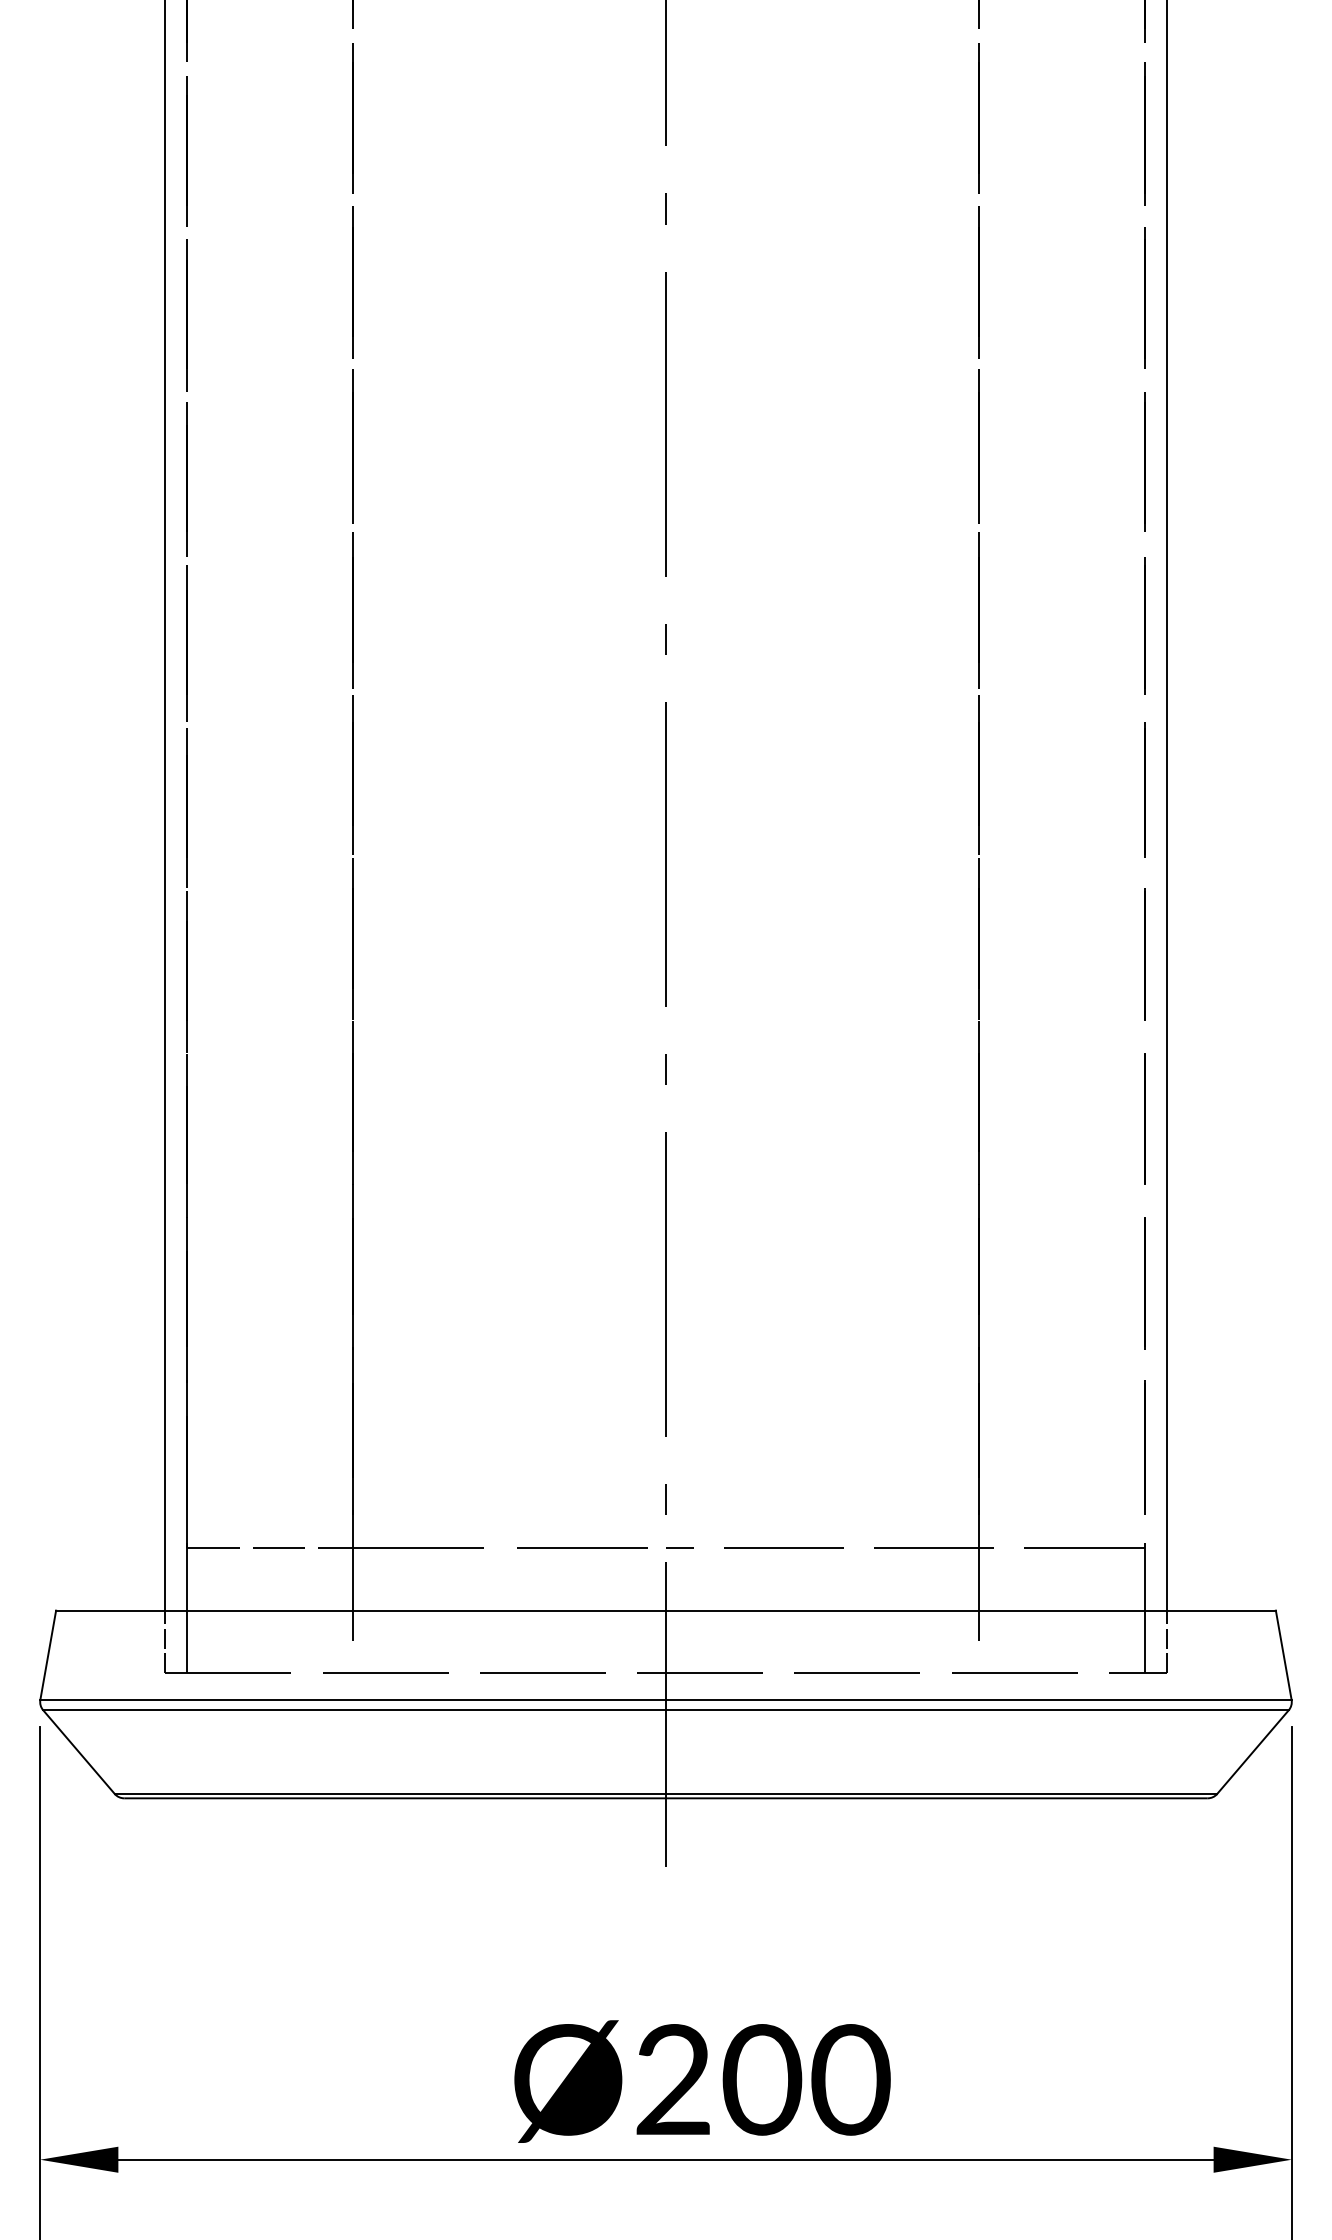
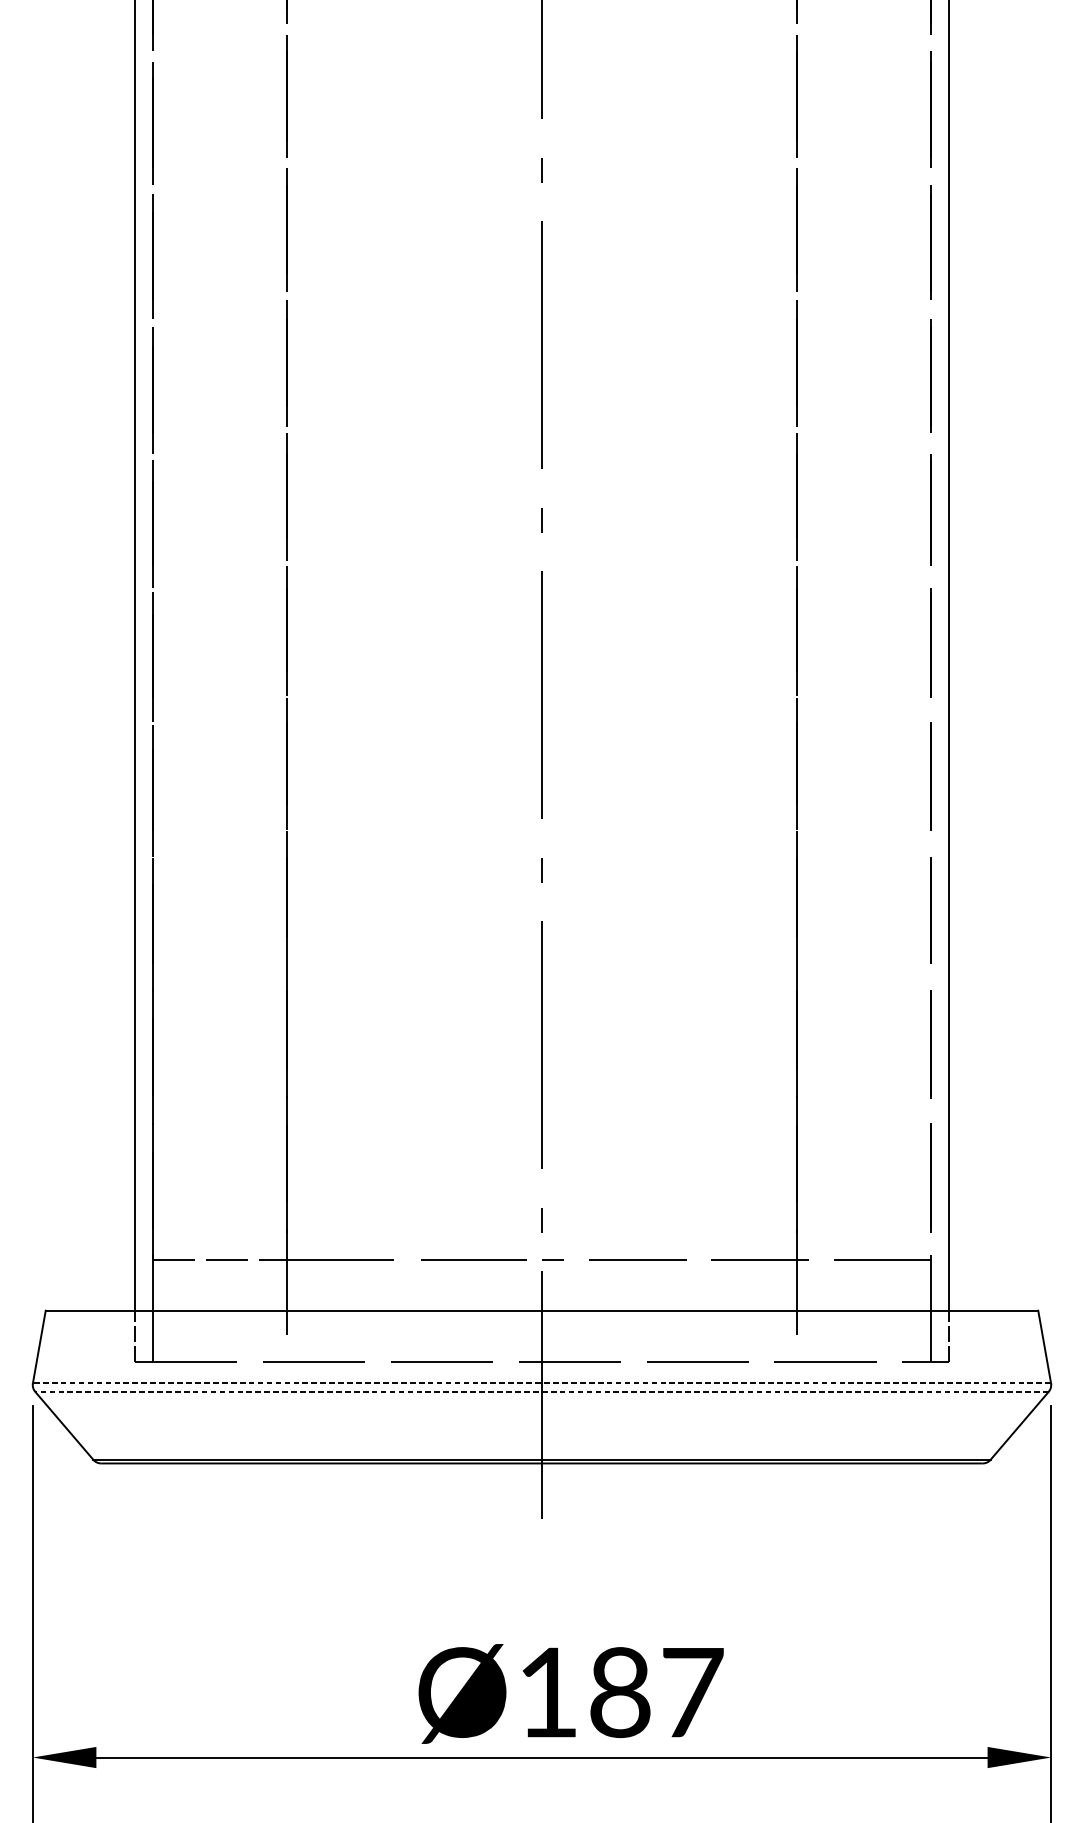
line: (665, 1699) -> (541, 1383), solid -> dashed
line: (666, 1710) -> (542, 1391), solid -> dashed
text: (763, 2079) -> (621, 1692), Ø200 -> Ø187

